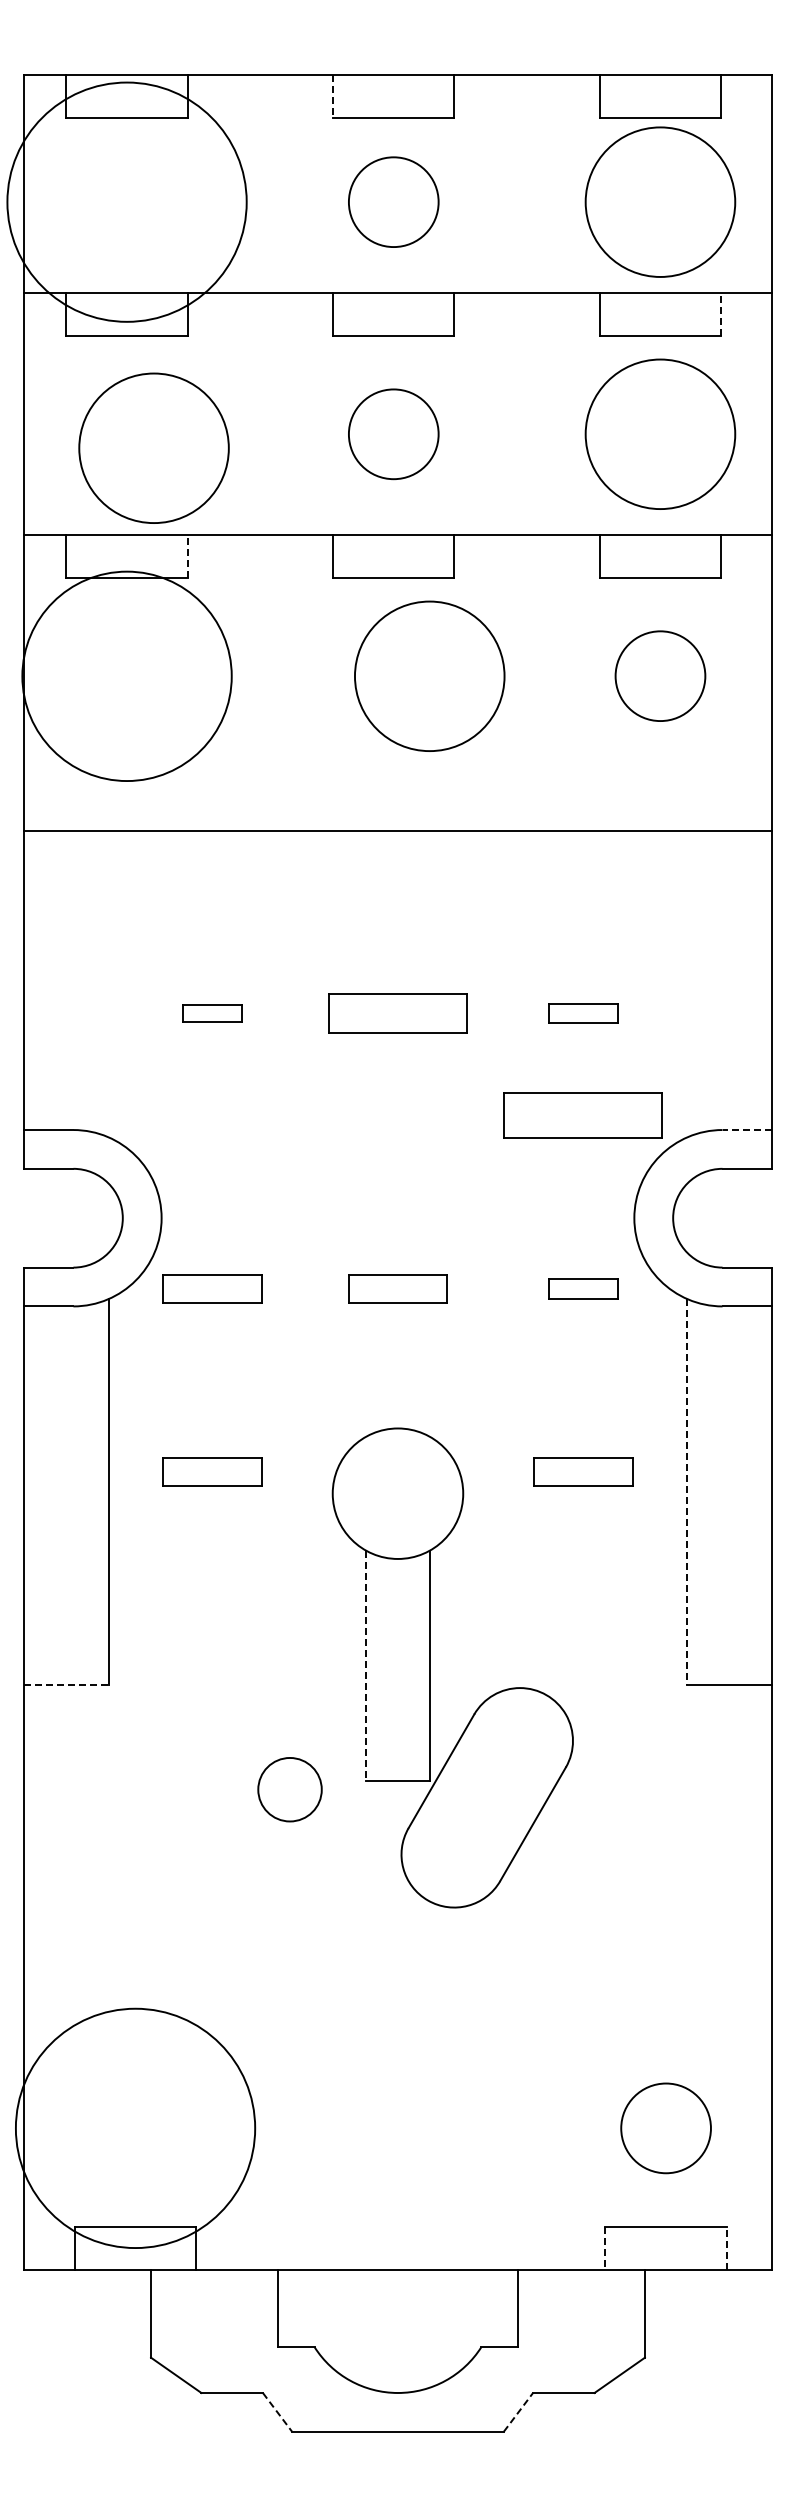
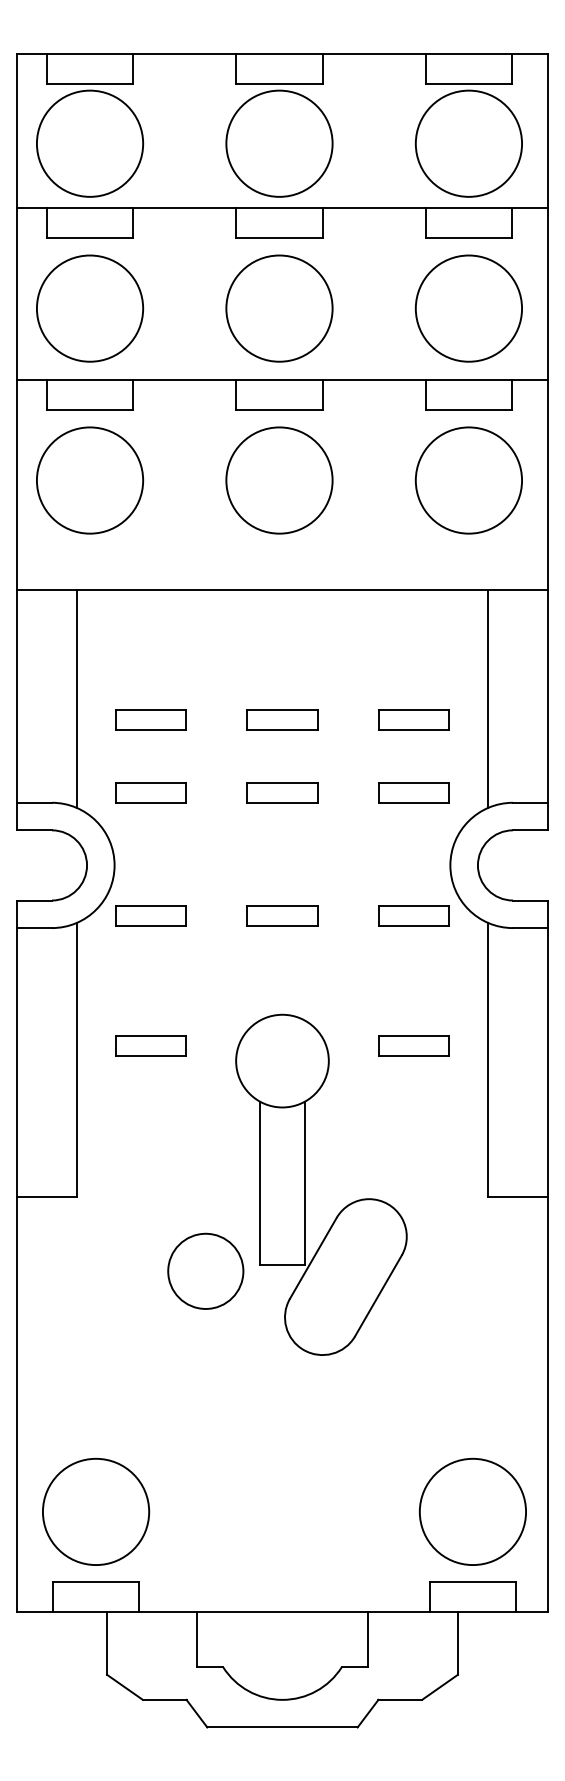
line: (333, 96) -> (236, 68), dashed -> solid
circle: (126, 201) -> (89, 143), size x0.62
circle: (393, 201) -> (279, 143), size x1.67
line: (721, 313) -> (512, 222), dashed -> solid
circle: (393, 434) -> (279, 308), size x1.67
circle: (153, 447) -> (89, 308), moved
line: (187, 555) -> (132, 394), dashed -> solid
circle: (429, 675) -> (279, 479), moved
circle: (660, 675) -> (468, 479), size x1.67
circle: (126, 676) -> (89, 480), size x0.71
line: (108, 983) -> (76, 698), added
line: (687, 983) -> (488, 698), added
part: (212, 1013) -> (150, 720), size x1.67
part: (397, 1013) -> (282, 720), size x0.71
part: (583, 1013) -> (414, 720), size x1.43
part: (212, 1115) -> (150, 792), added
part: (397, 1115) -> (282, 792), added
part: (583, 1115) -> (414, 792), size x0.62
line: (747, 1130) -> (530, 803), dashed -> solid
part: (583, 1288) -> (414, 915), size x1.43
line: (687, 1491) -> (488, 1059), dashed -> solid
line: (366, 1665) -> (260, 1183), dashed -> solid
line: (66, 1684) -> (47, 1196), dashed -> solid
circle: (289, 1789) -> (205, 1271), size x1.67
circle: (135, 2128) -> (96, 1512), size x0.62
circle: (665, 2128) -> (472, 1512), size x1.67
line: (726, 2247) -> (515, 1596), dashed -> solid
line: (605, 2248) -> (429, 1597), dashed -> solid
line: (518, 2411) -> (368, 1713), dashed -> solid
line: (277, 2412) -> (196, 1713), dashed -> solid

